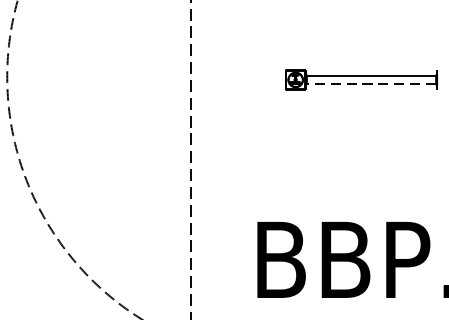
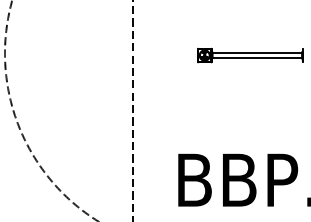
line: (371, 84) -> (257, 58), dashed -> solid

